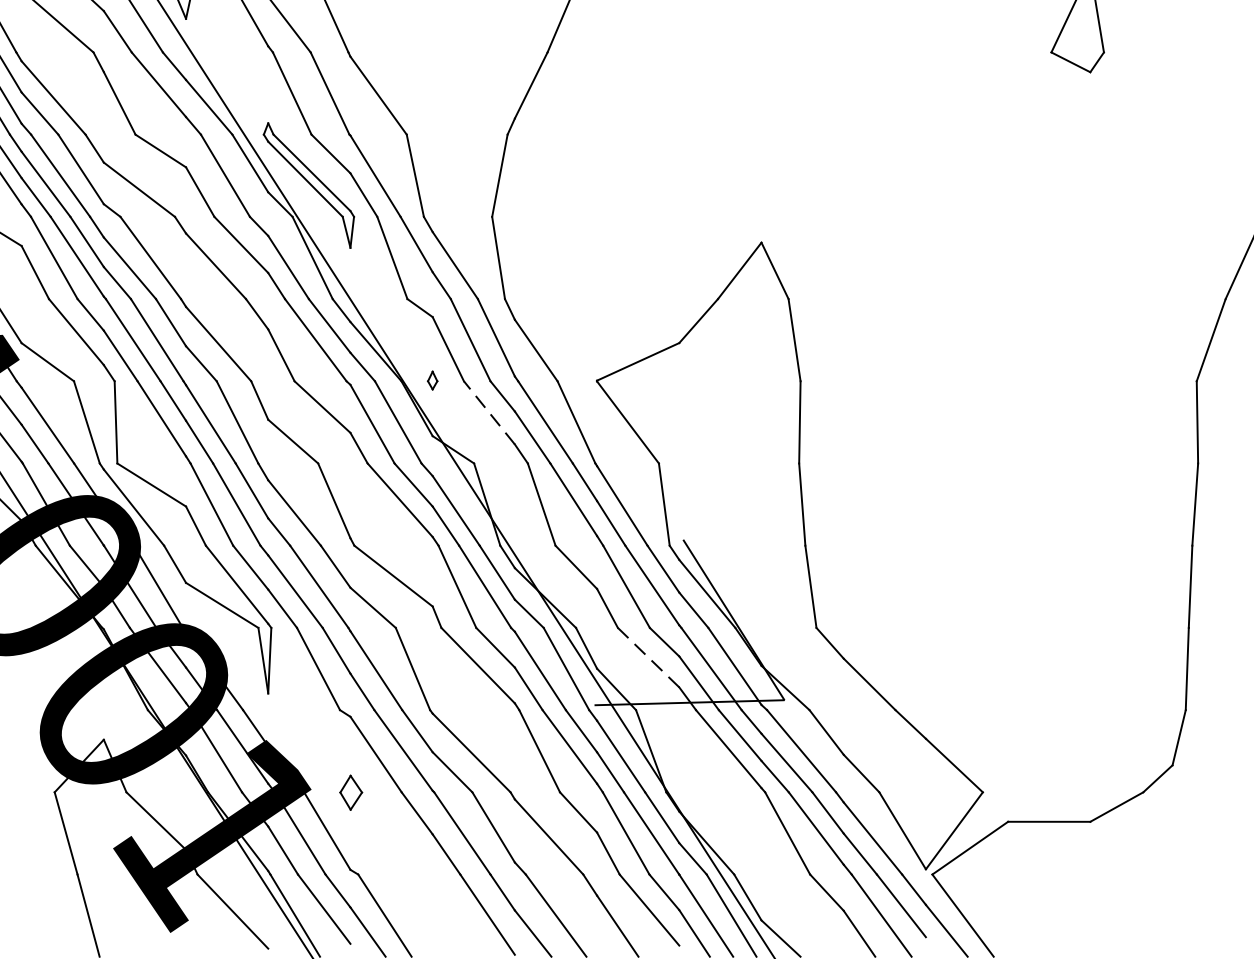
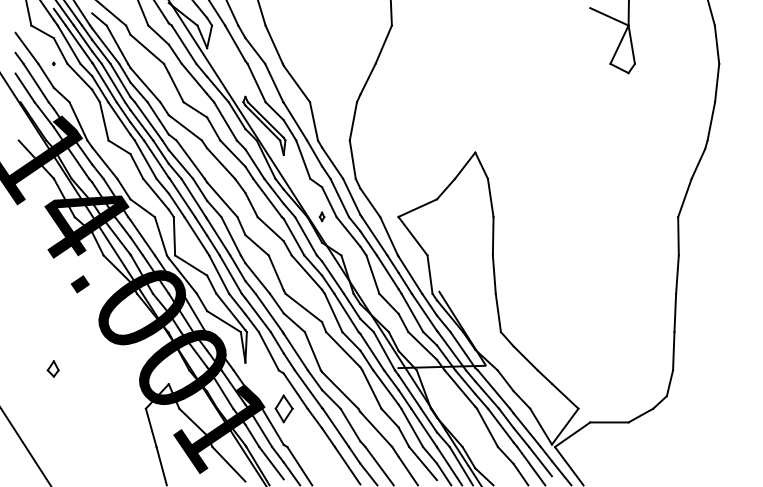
line: (489, 412) -> (348, 231), dashed -> solid
line: (648, 656) -> (422, 345), dashed -> solid
part: (349, 791) -> (283, 408), size x1.67

